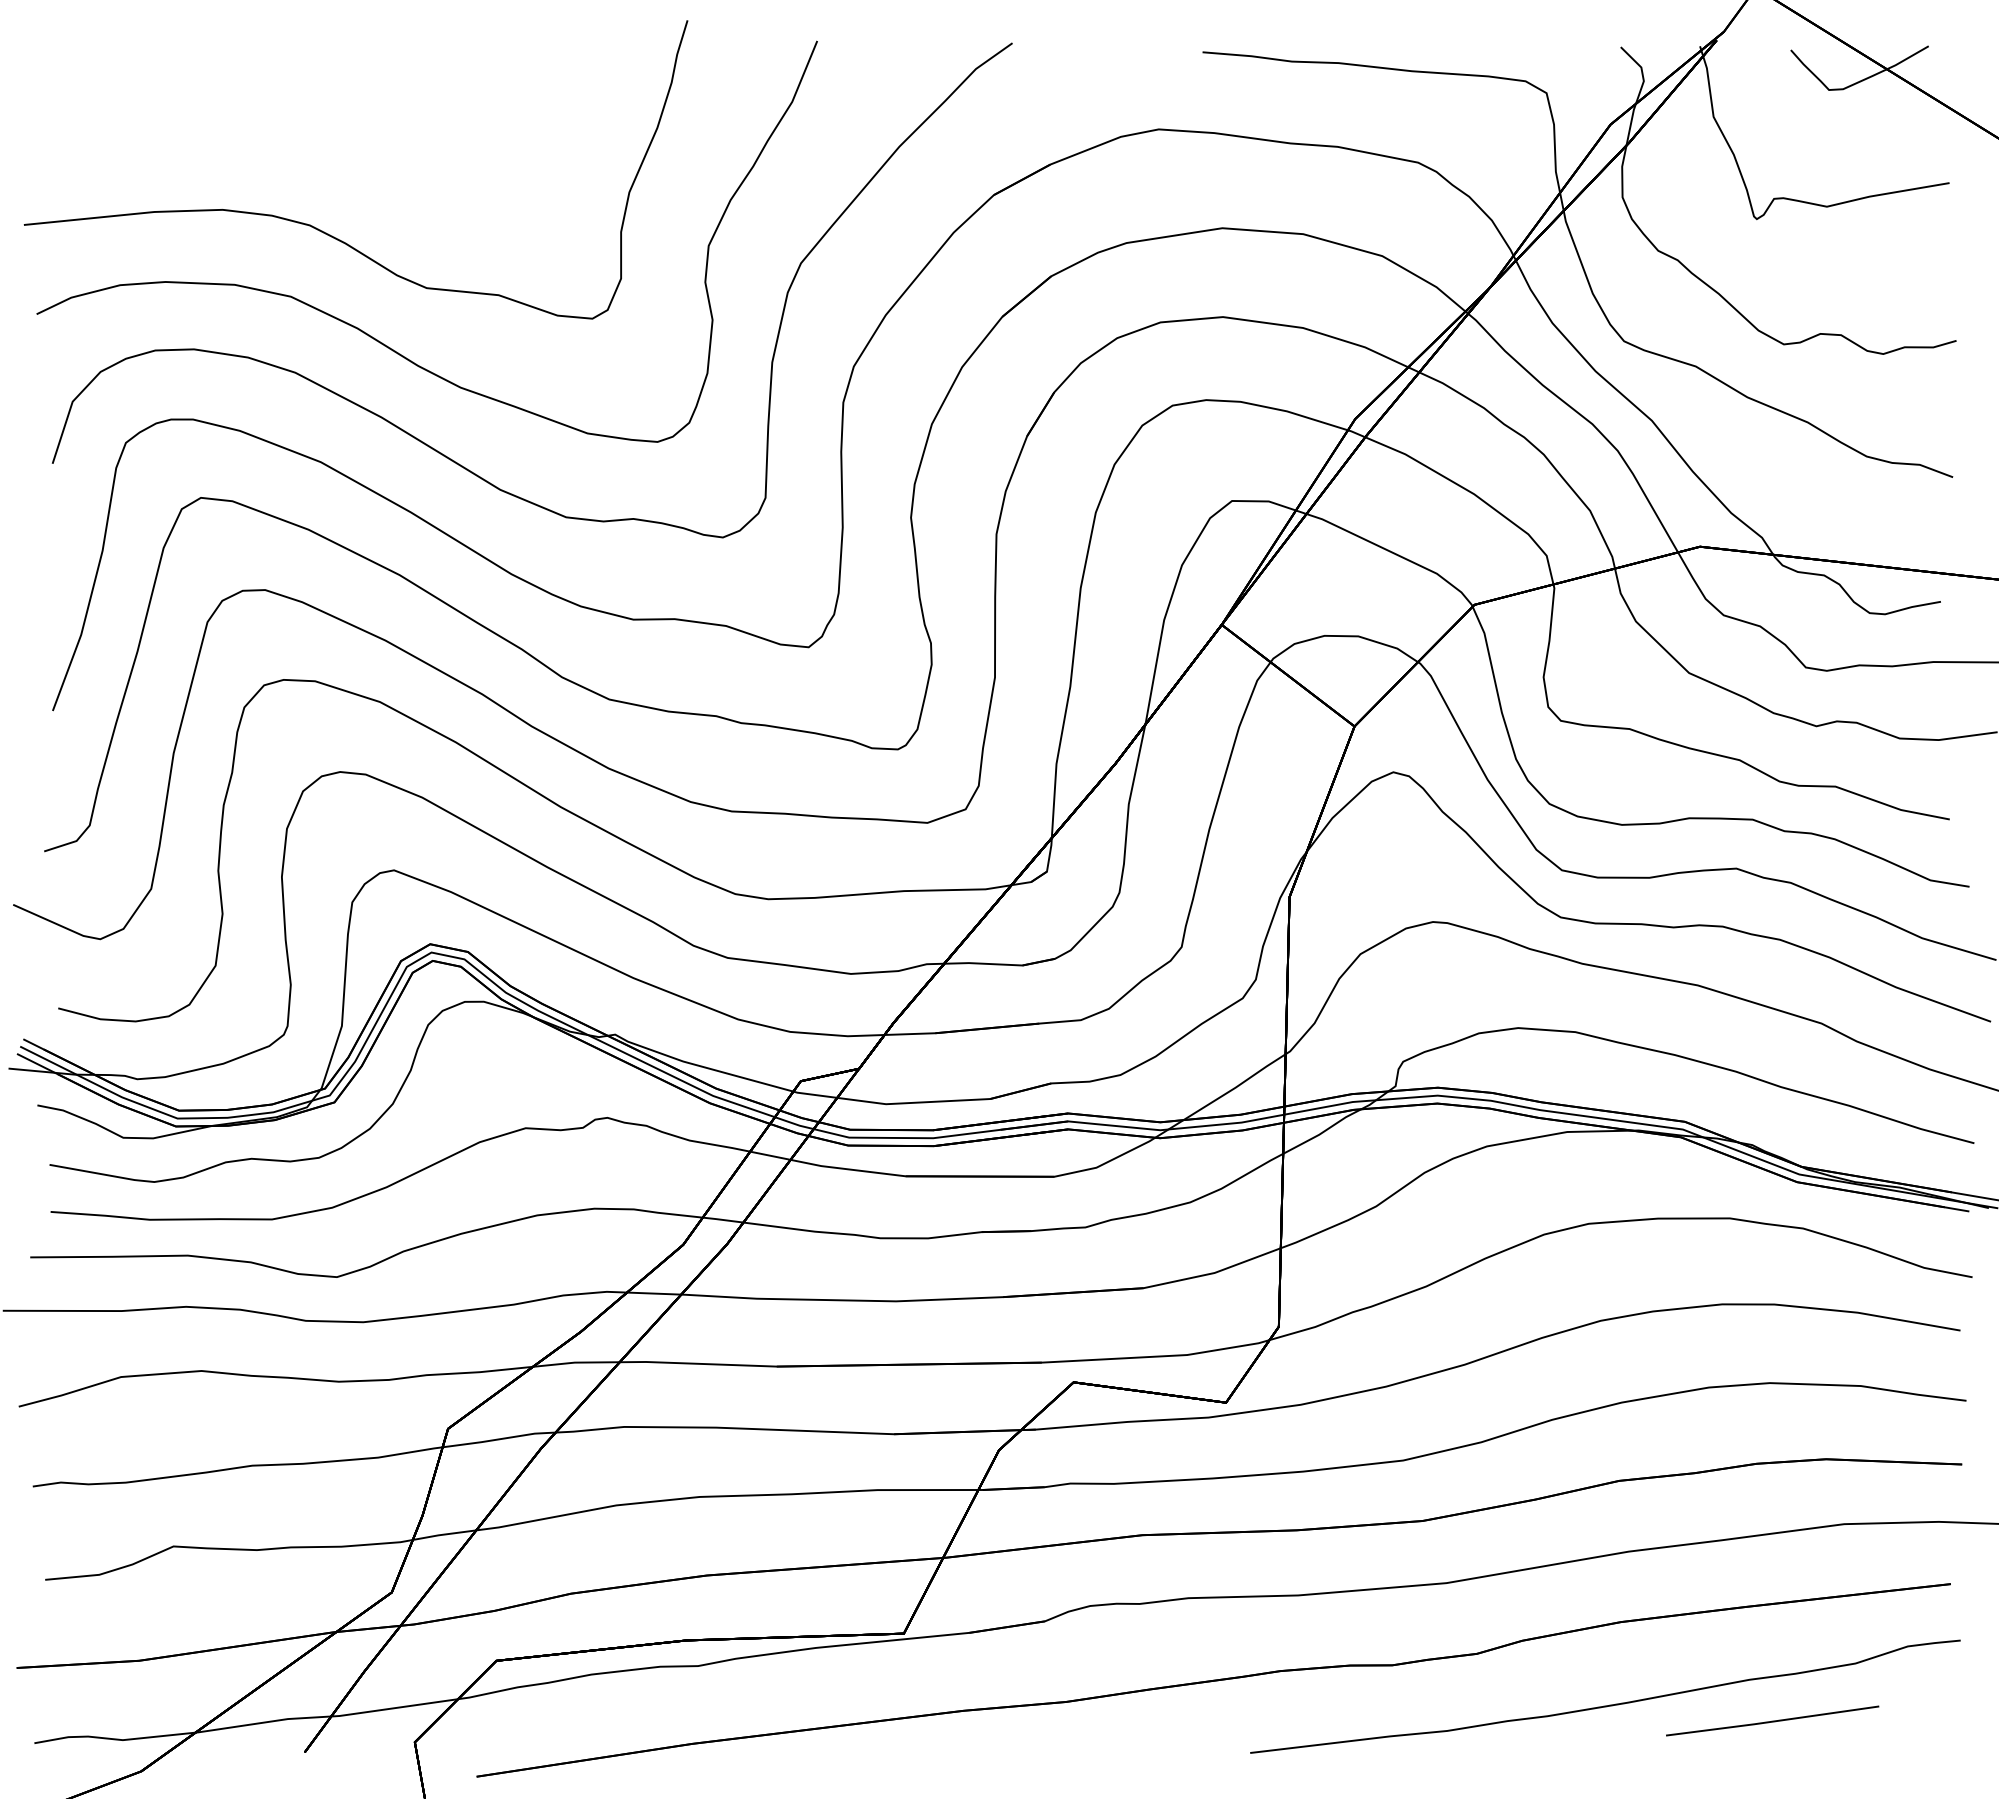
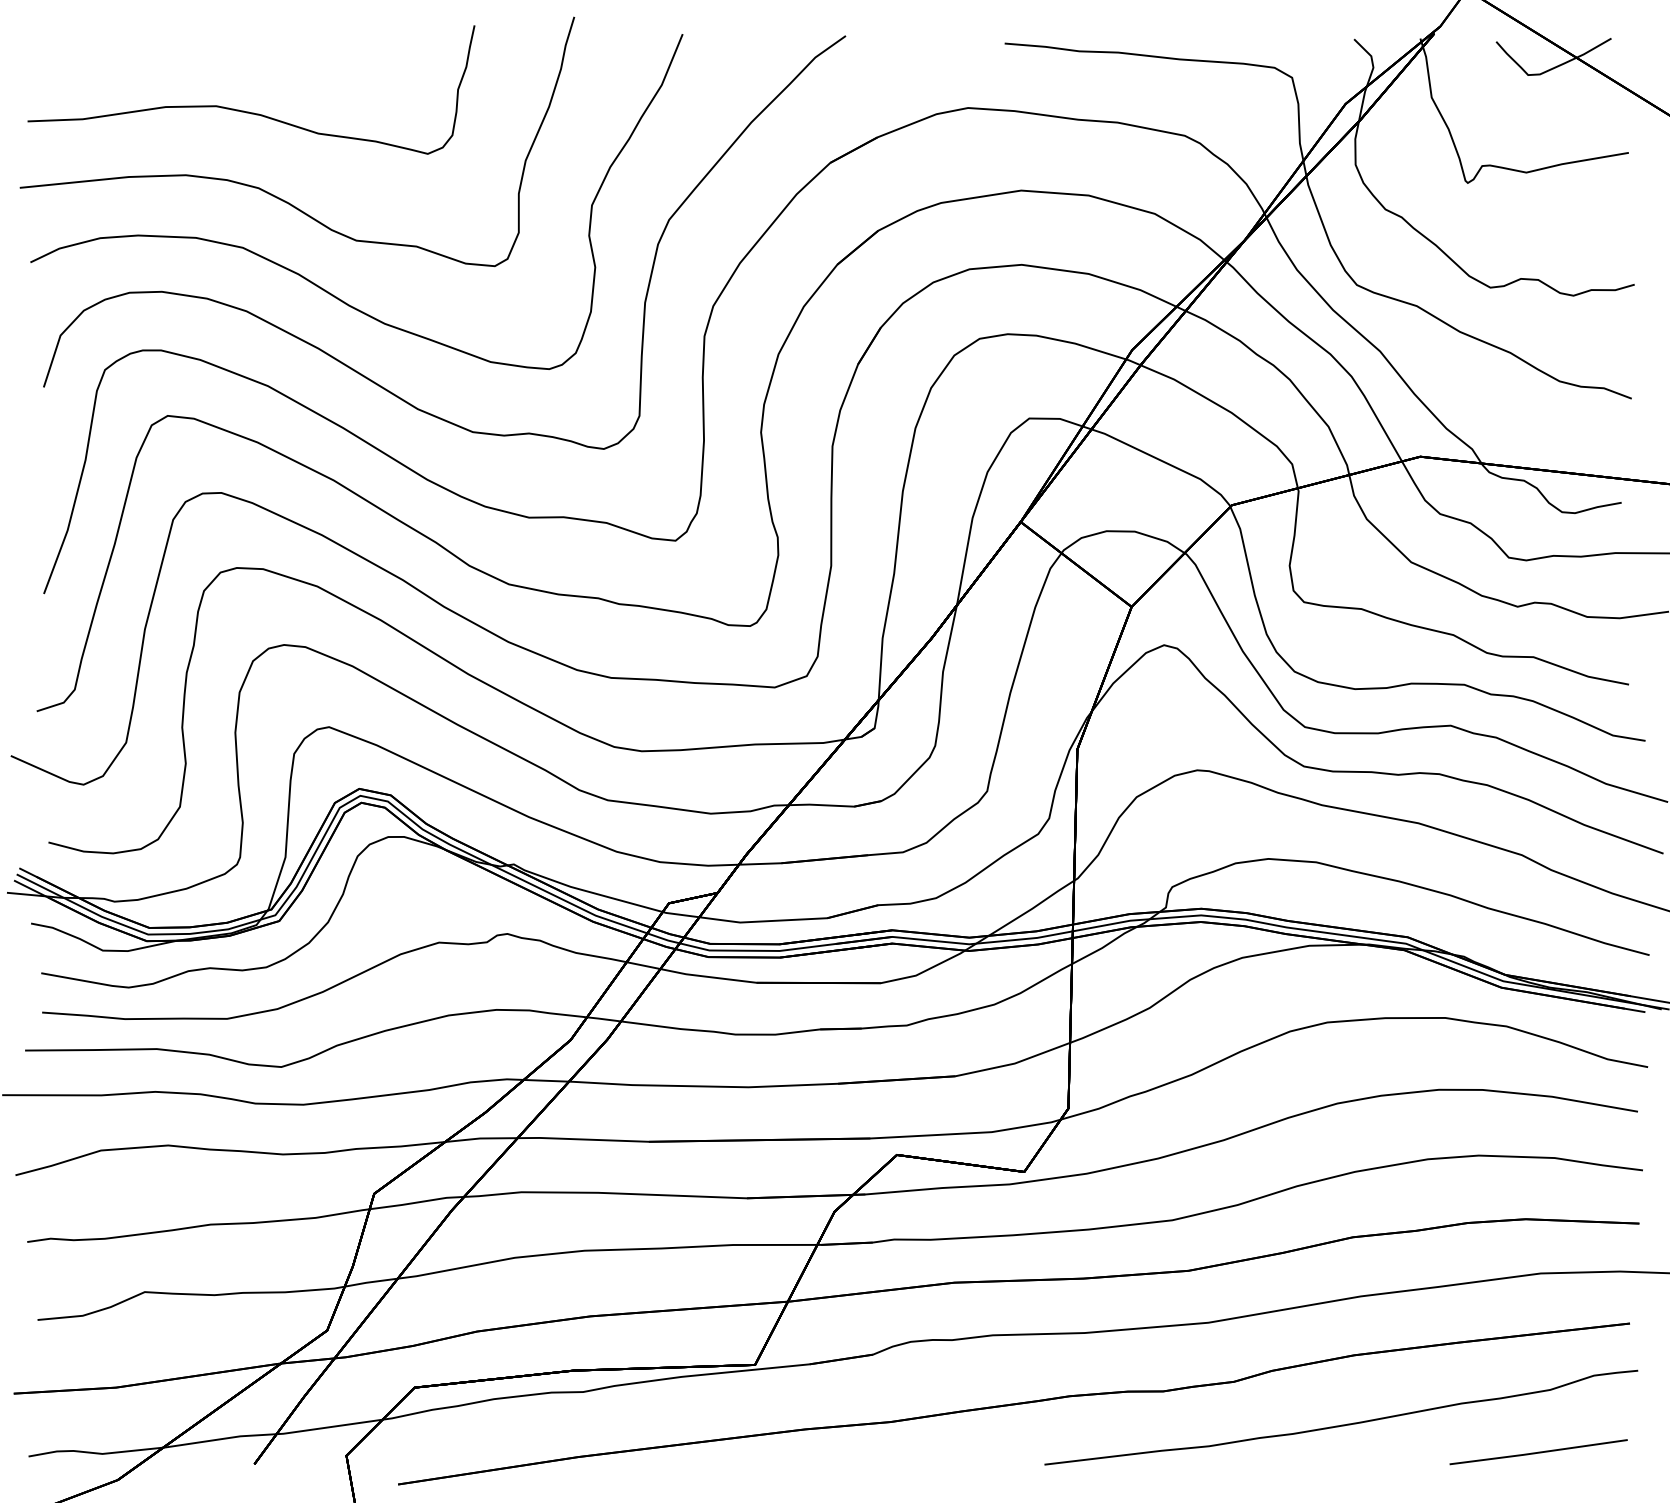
part: (296, 133) -> (247, 111), added
line: (1772, 1720) -> (1538, 1451), moved

